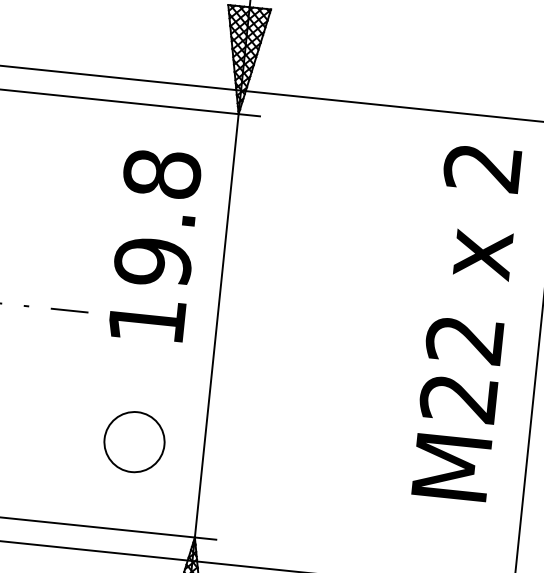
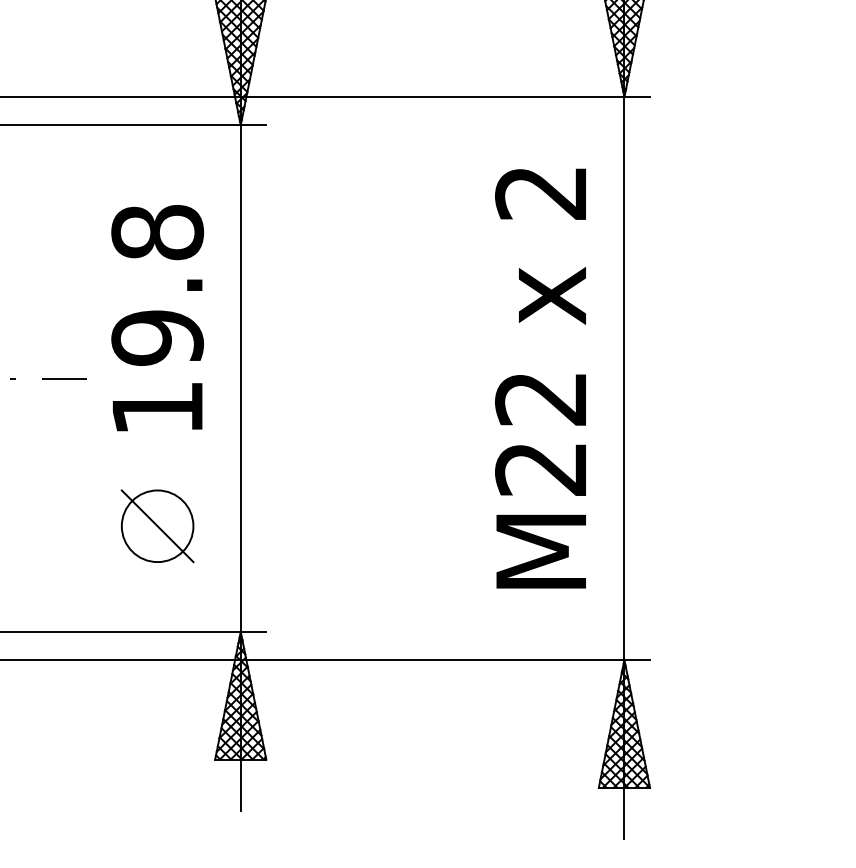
text: (154, 245) -> (157, 318), moved
text: (466, 322) -> (540, 378), moved
line: (134, 442) -> (157, 526), added

